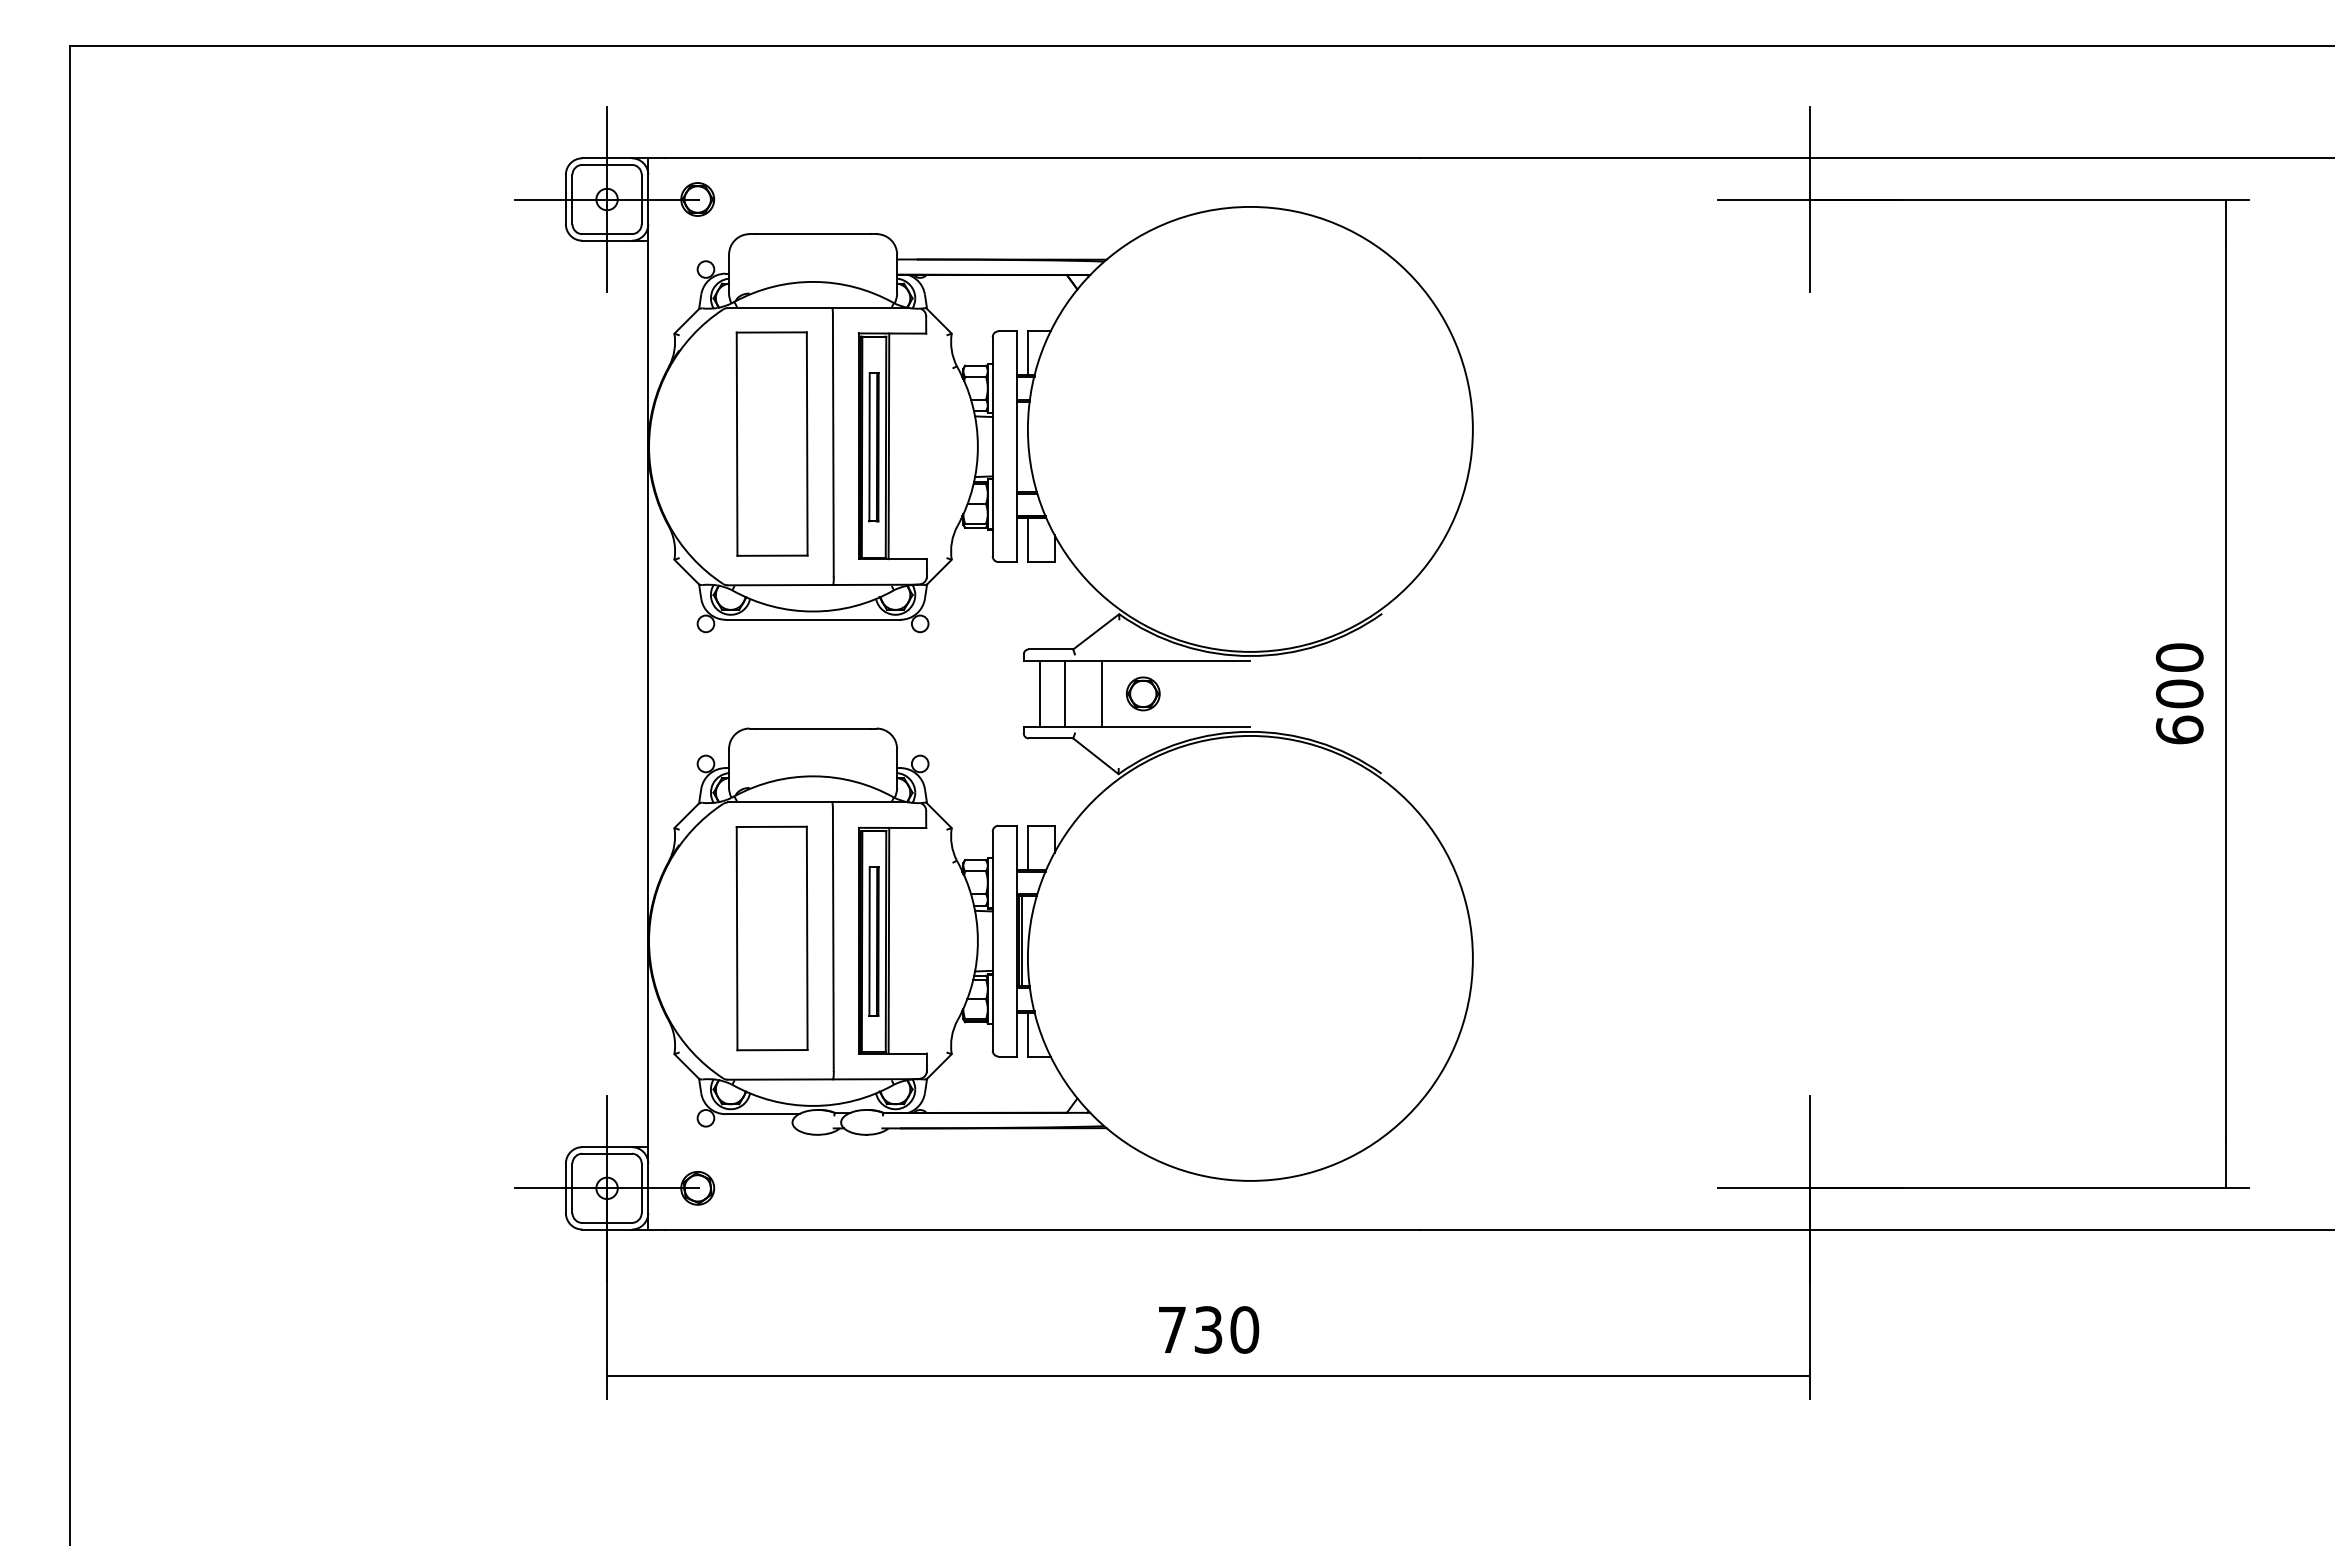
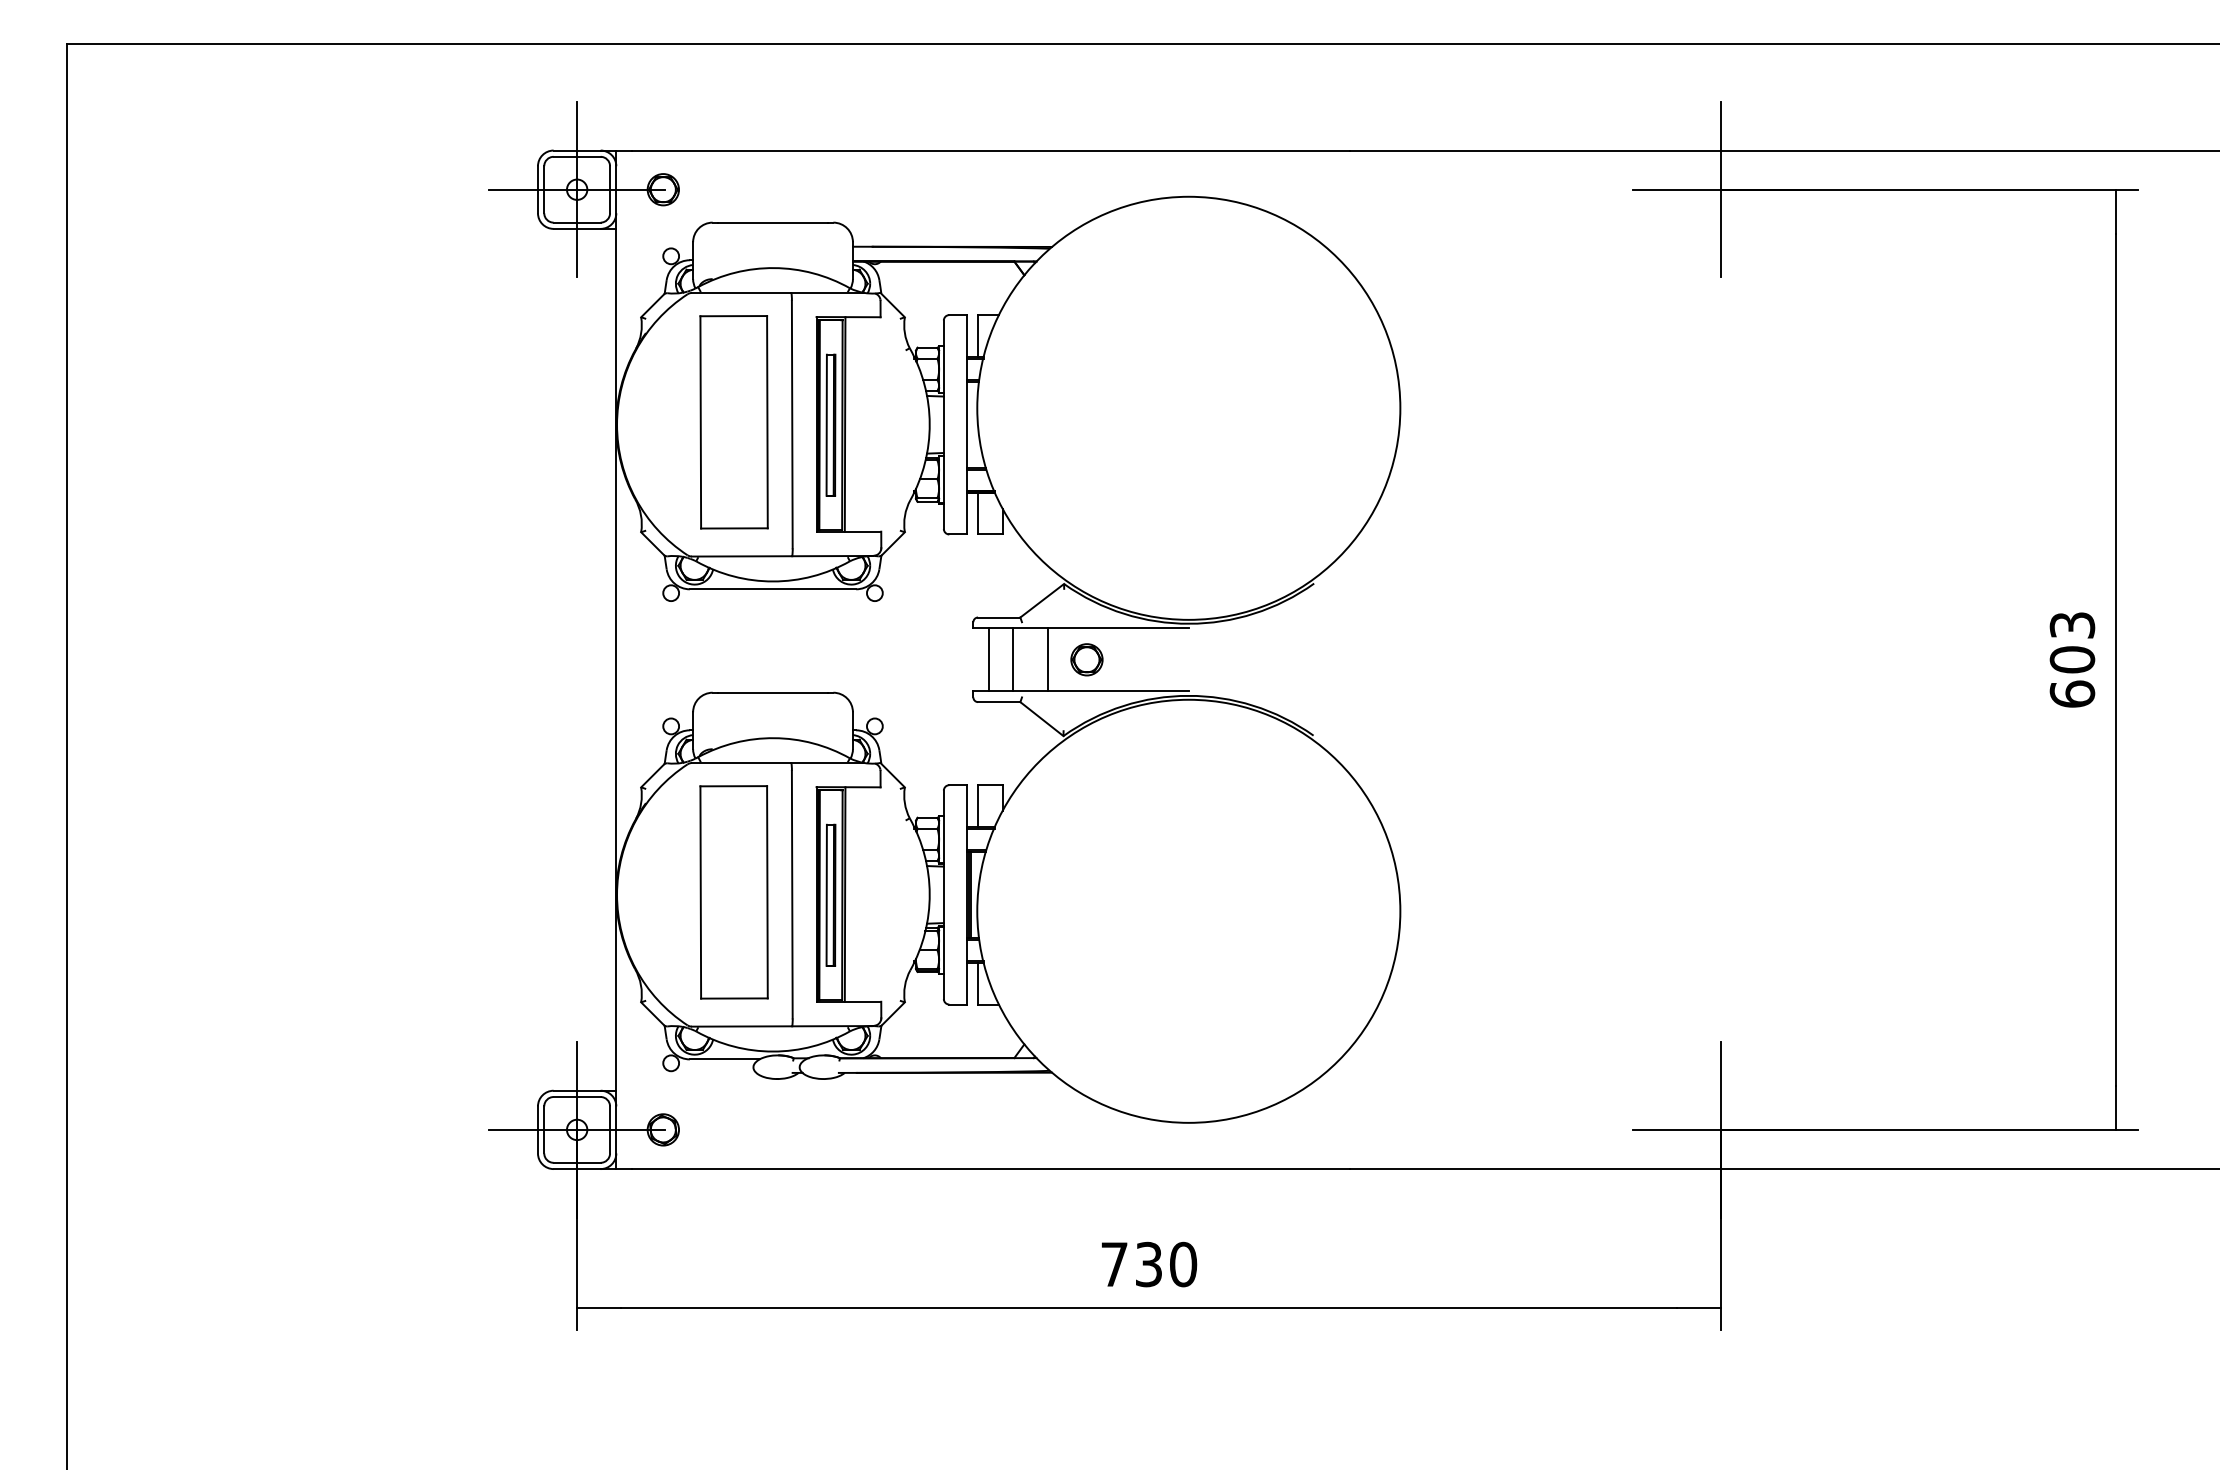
text: (2179, 657) -> (2072, 625), 600 -> 603

